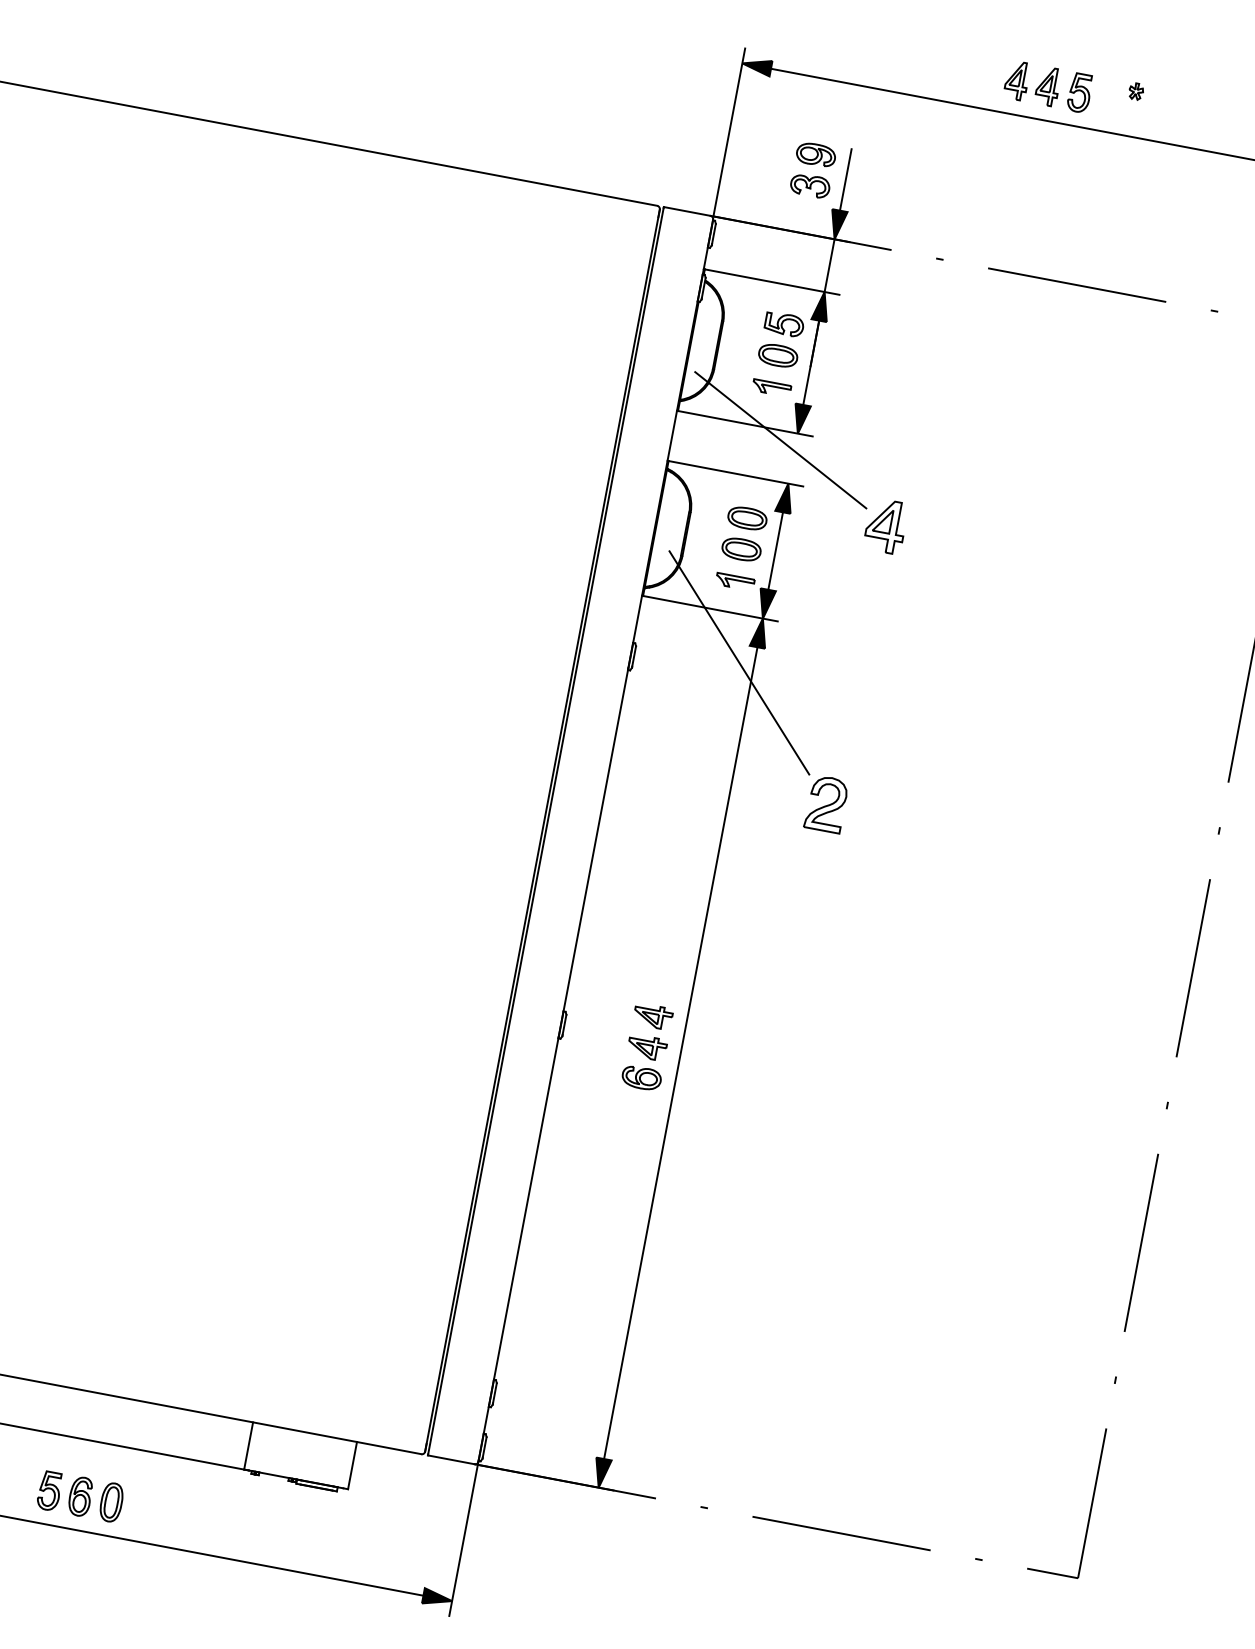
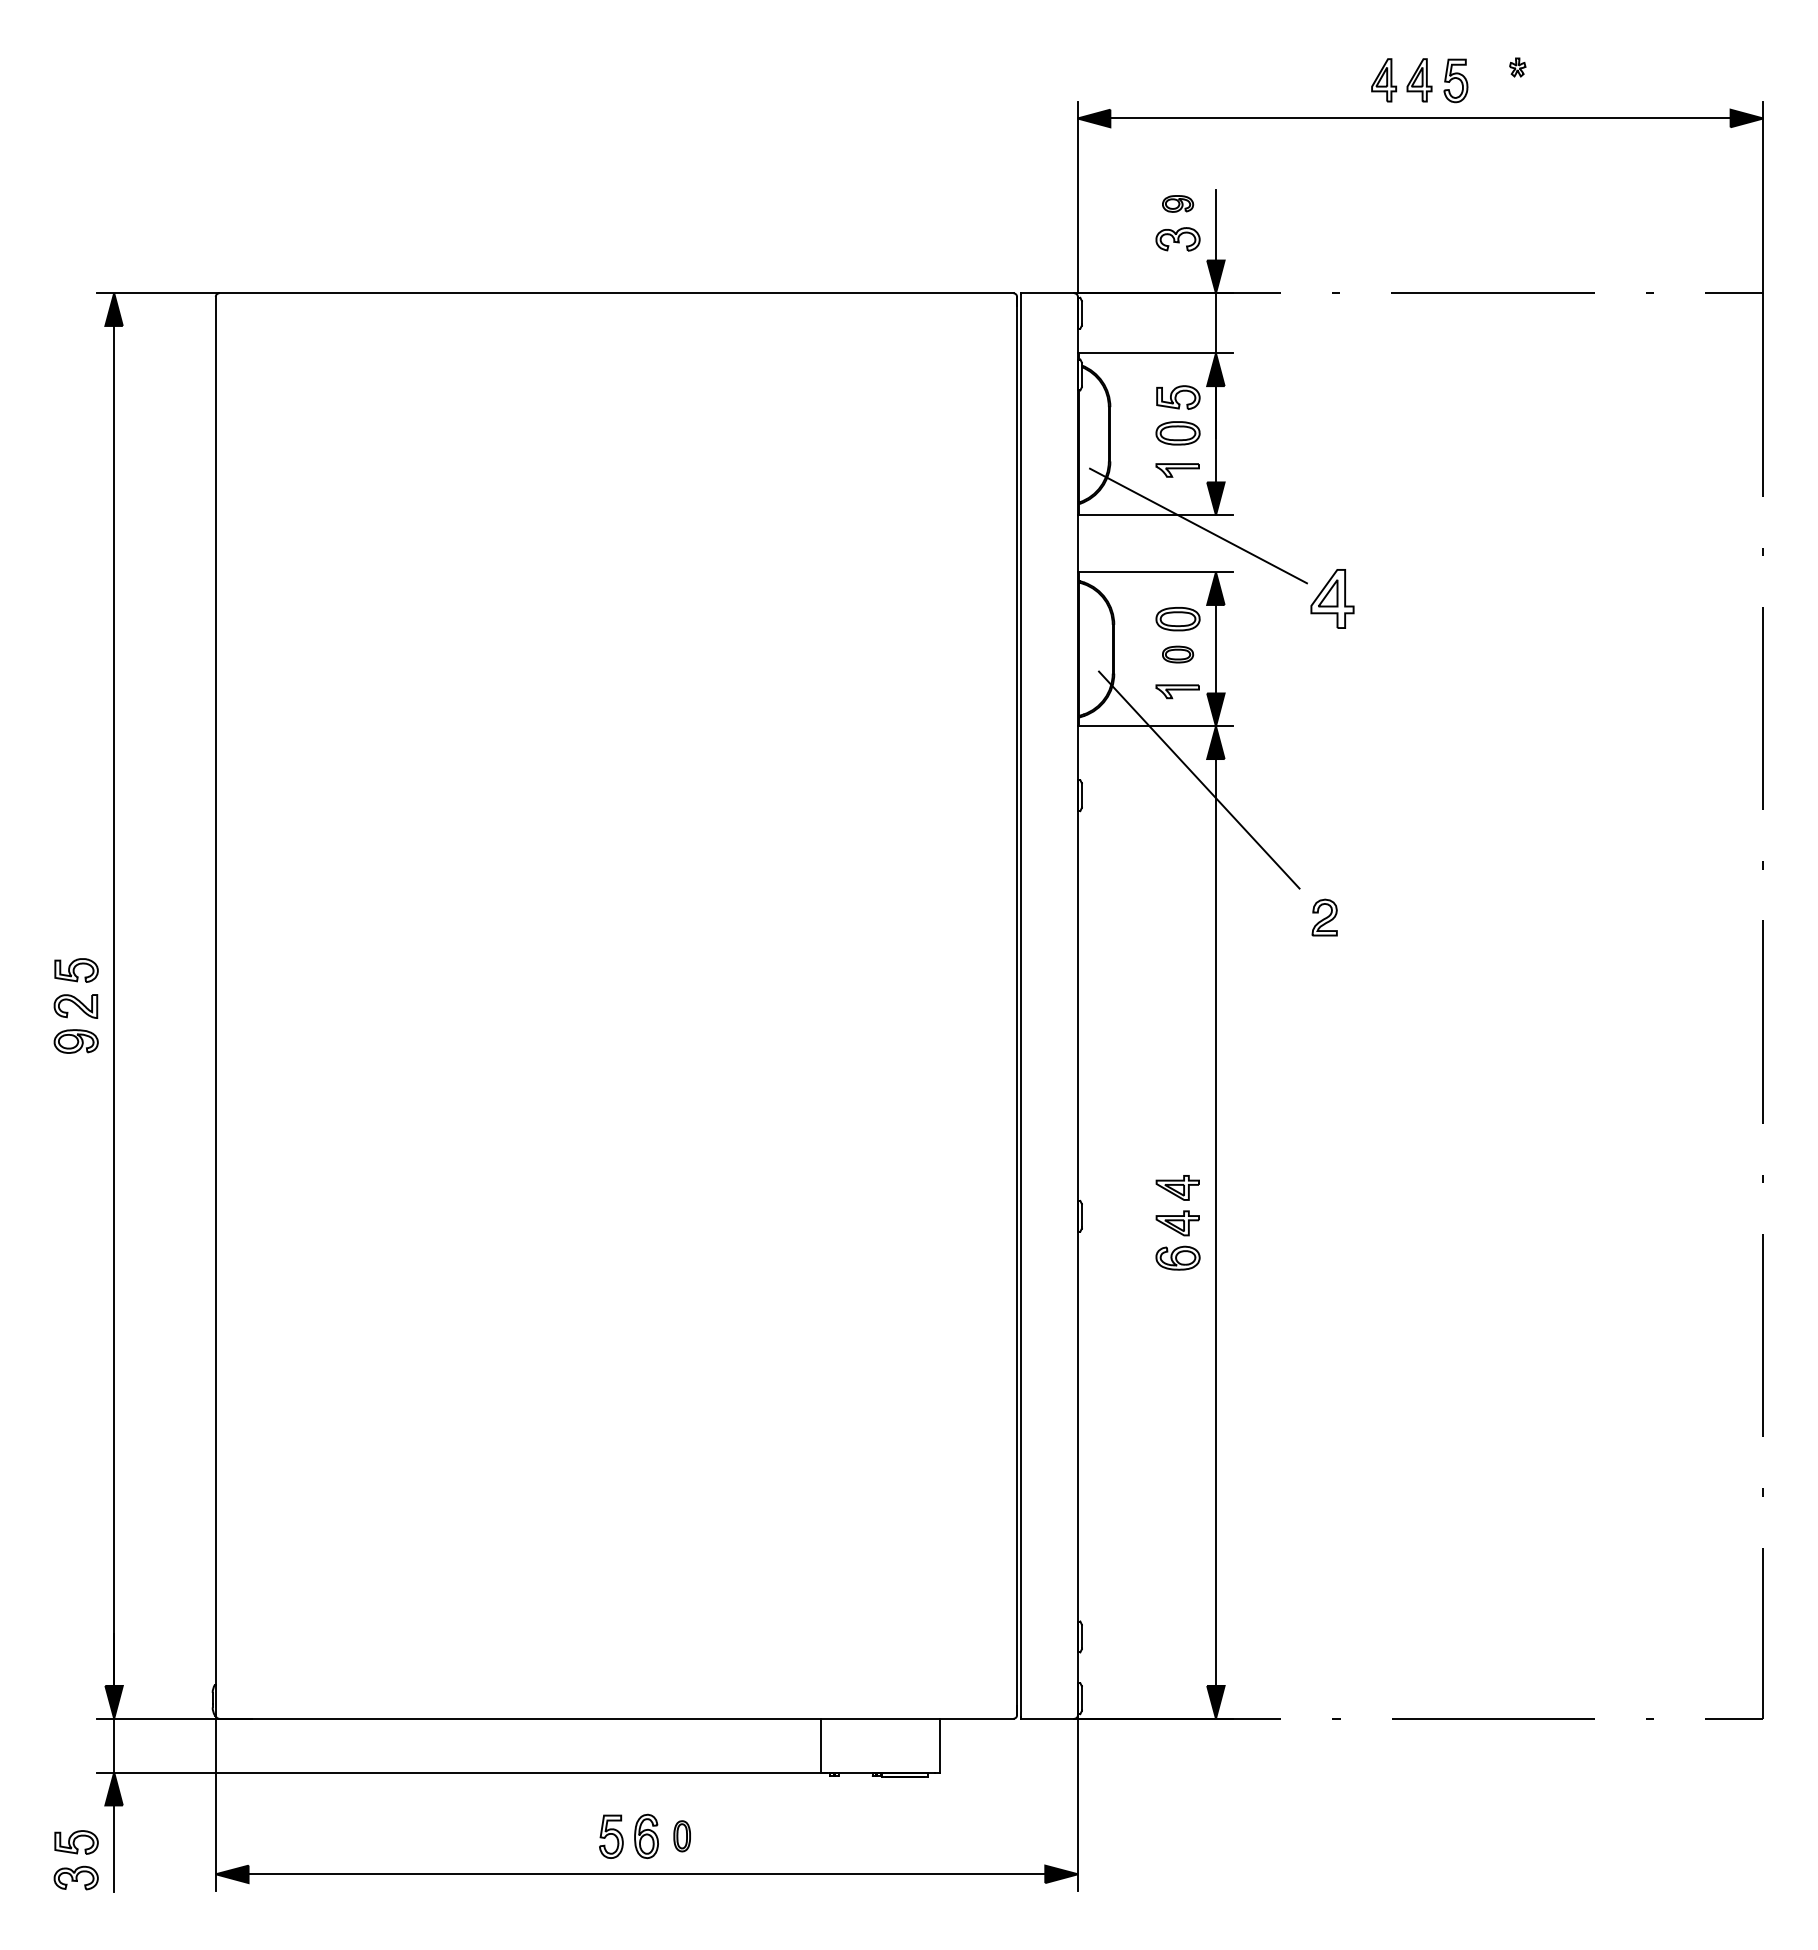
part: (815, 154) -> (1177, 203), size x0.7
part: (741, 549) -> (1177, 654), size x0.7
part: (826, 803) -> (1324, 917), size x0.6
part: (112, 1501) -> (682, 1835), size x0.7

